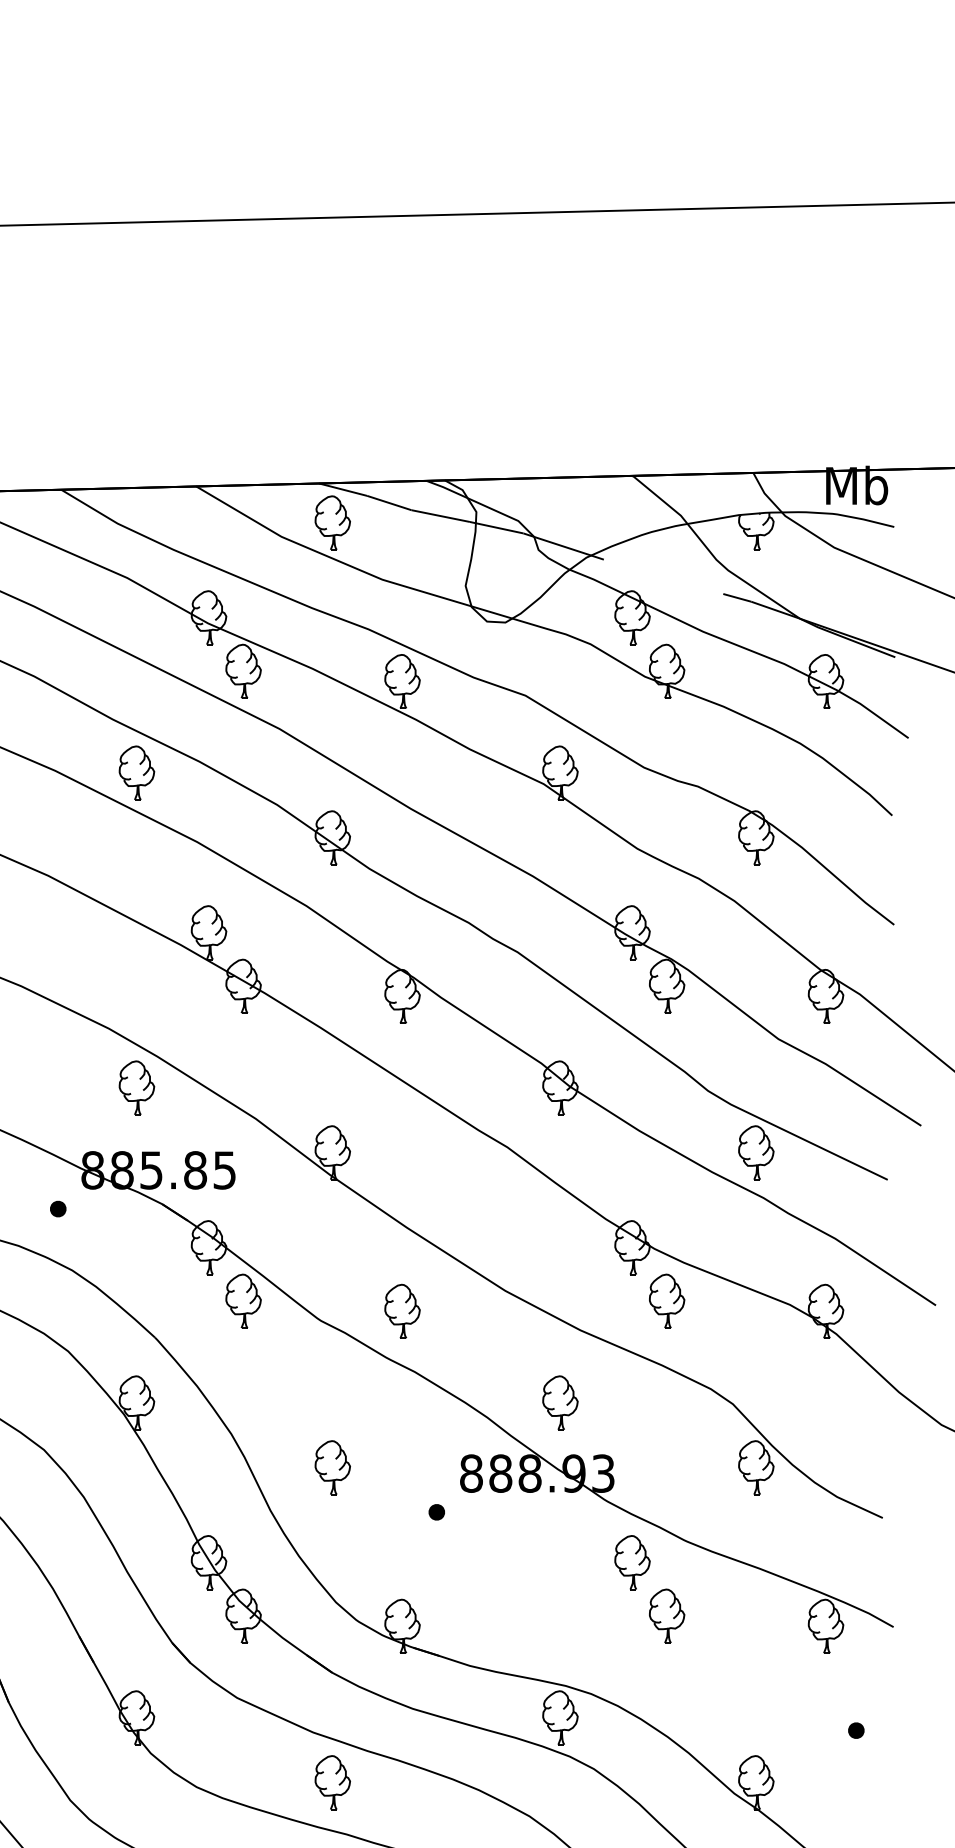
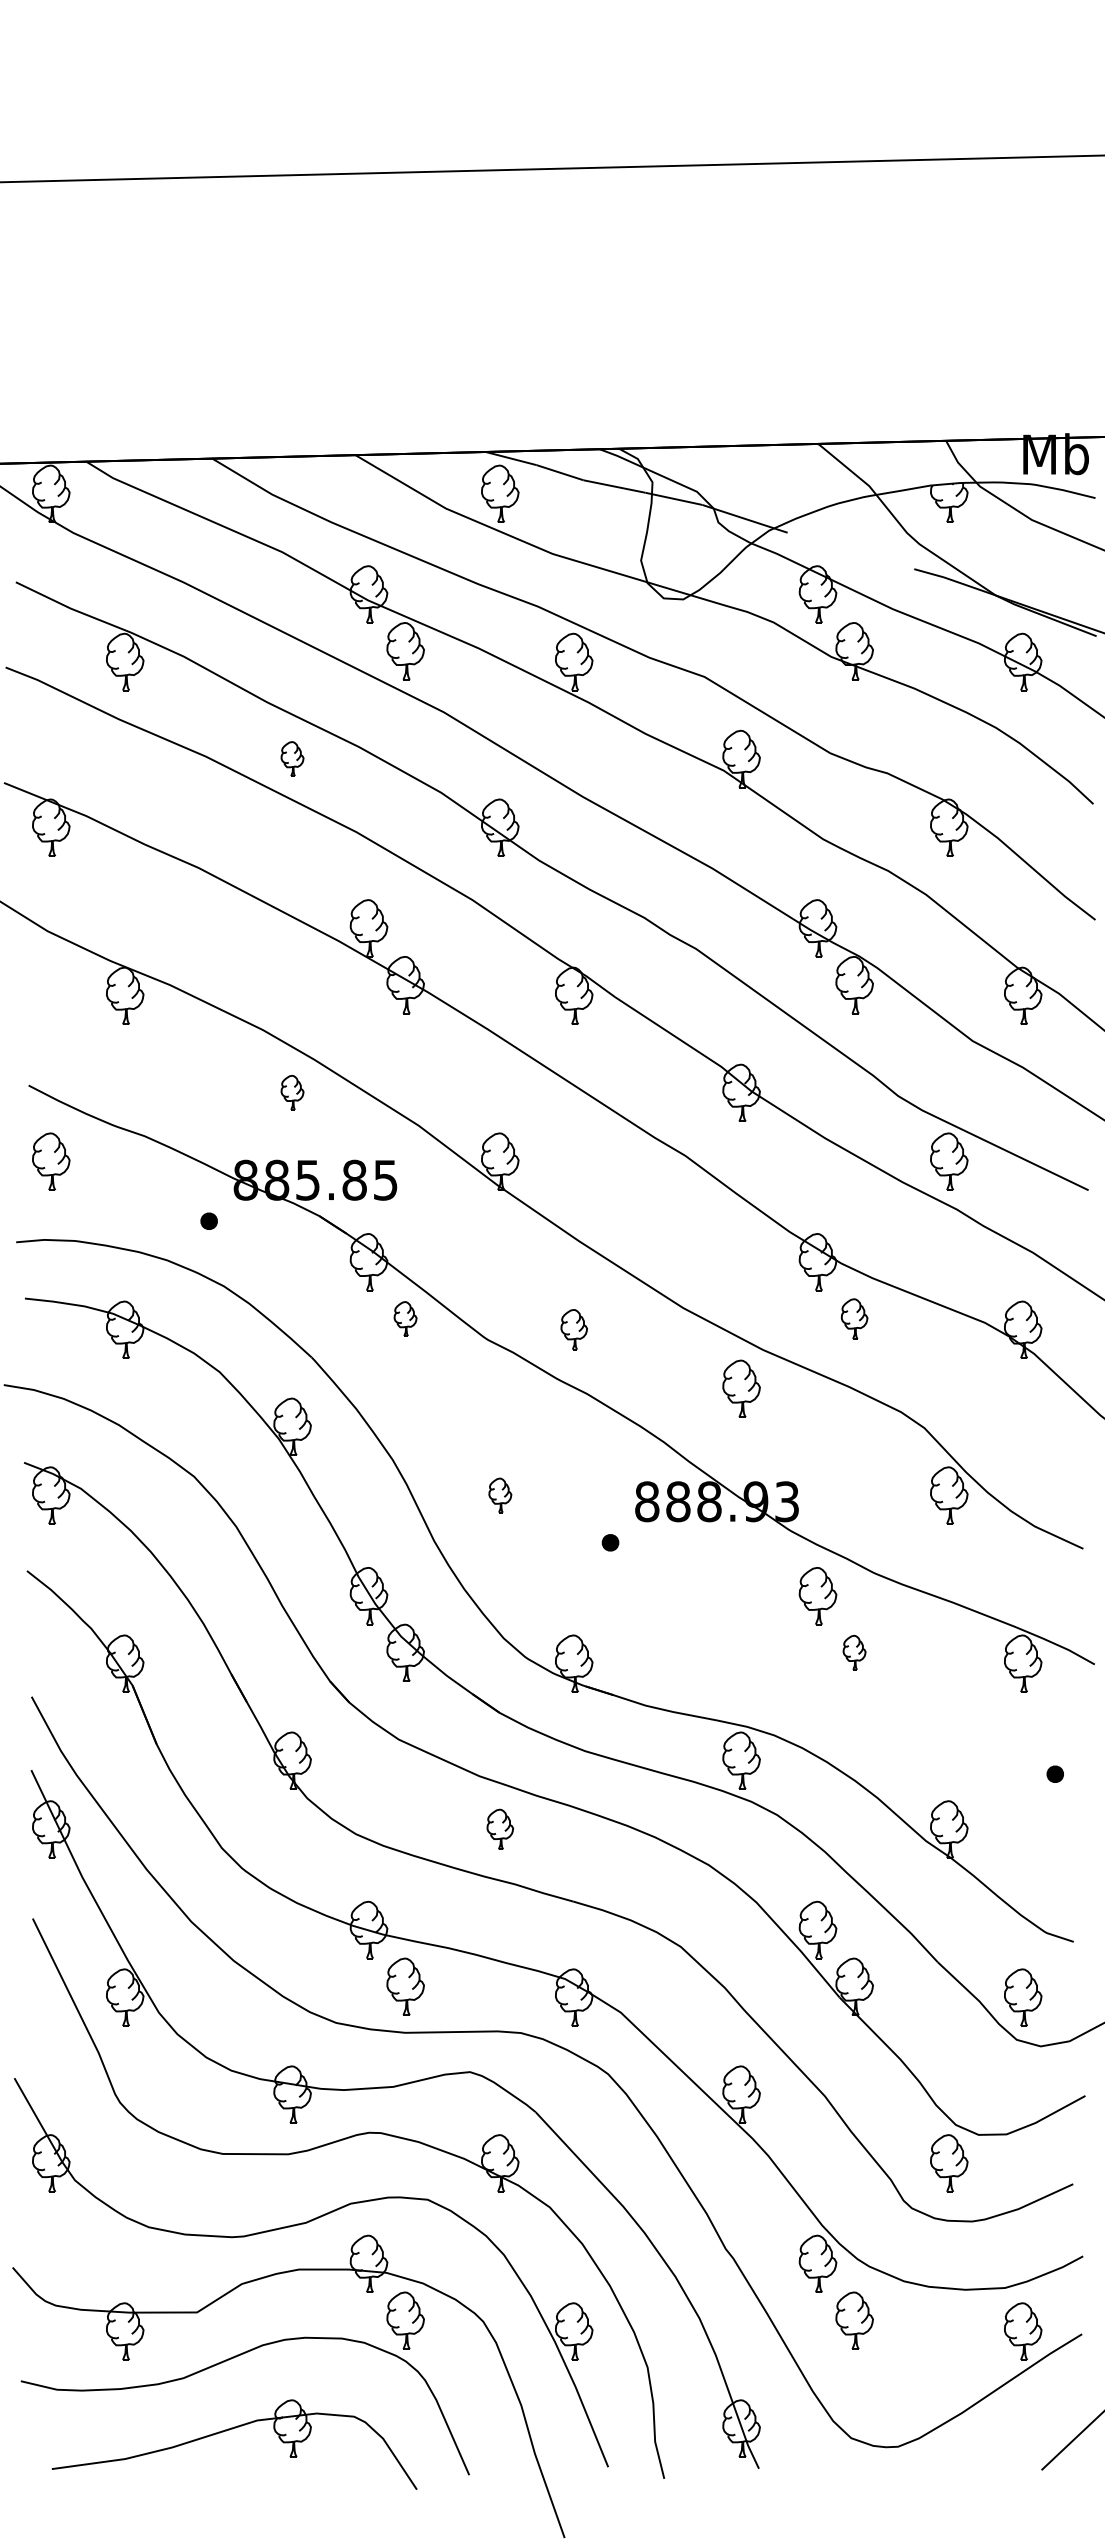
part: (136, 772) -> (292, 758), size x0.6
part: (136, 1087) -> (292, 1092), size x0.6
part: (243, 1300) -> (405, 1318), size x0.6
part: (666, 1300) -> (854, 1318), size x0.7
part: (402, 1311) -> (574, 1329), size x0.7
part: (560, 1402) -> (741, 1388), moved
part: (333, 1467) -> (500, 1495), size x0.6
part: (666, 1615) -> (854, 1652), size x0.6
part: (333, 1782) -> (500, 1829), size x0.7

